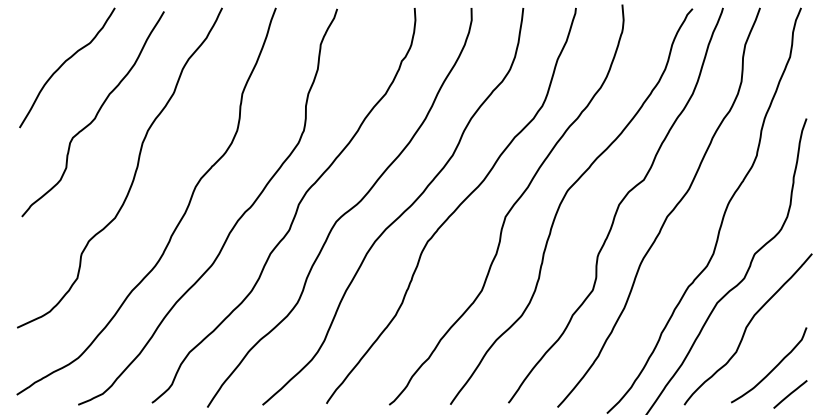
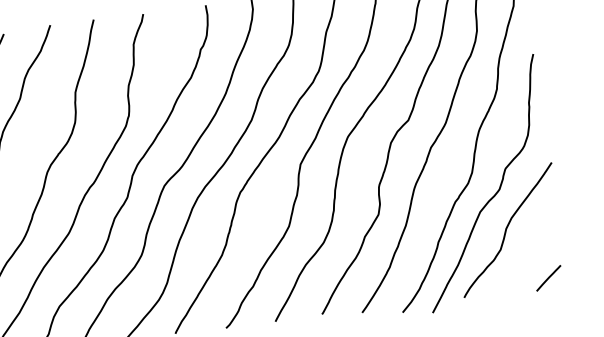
curve: (772, 368) -> (531, 259), removed

